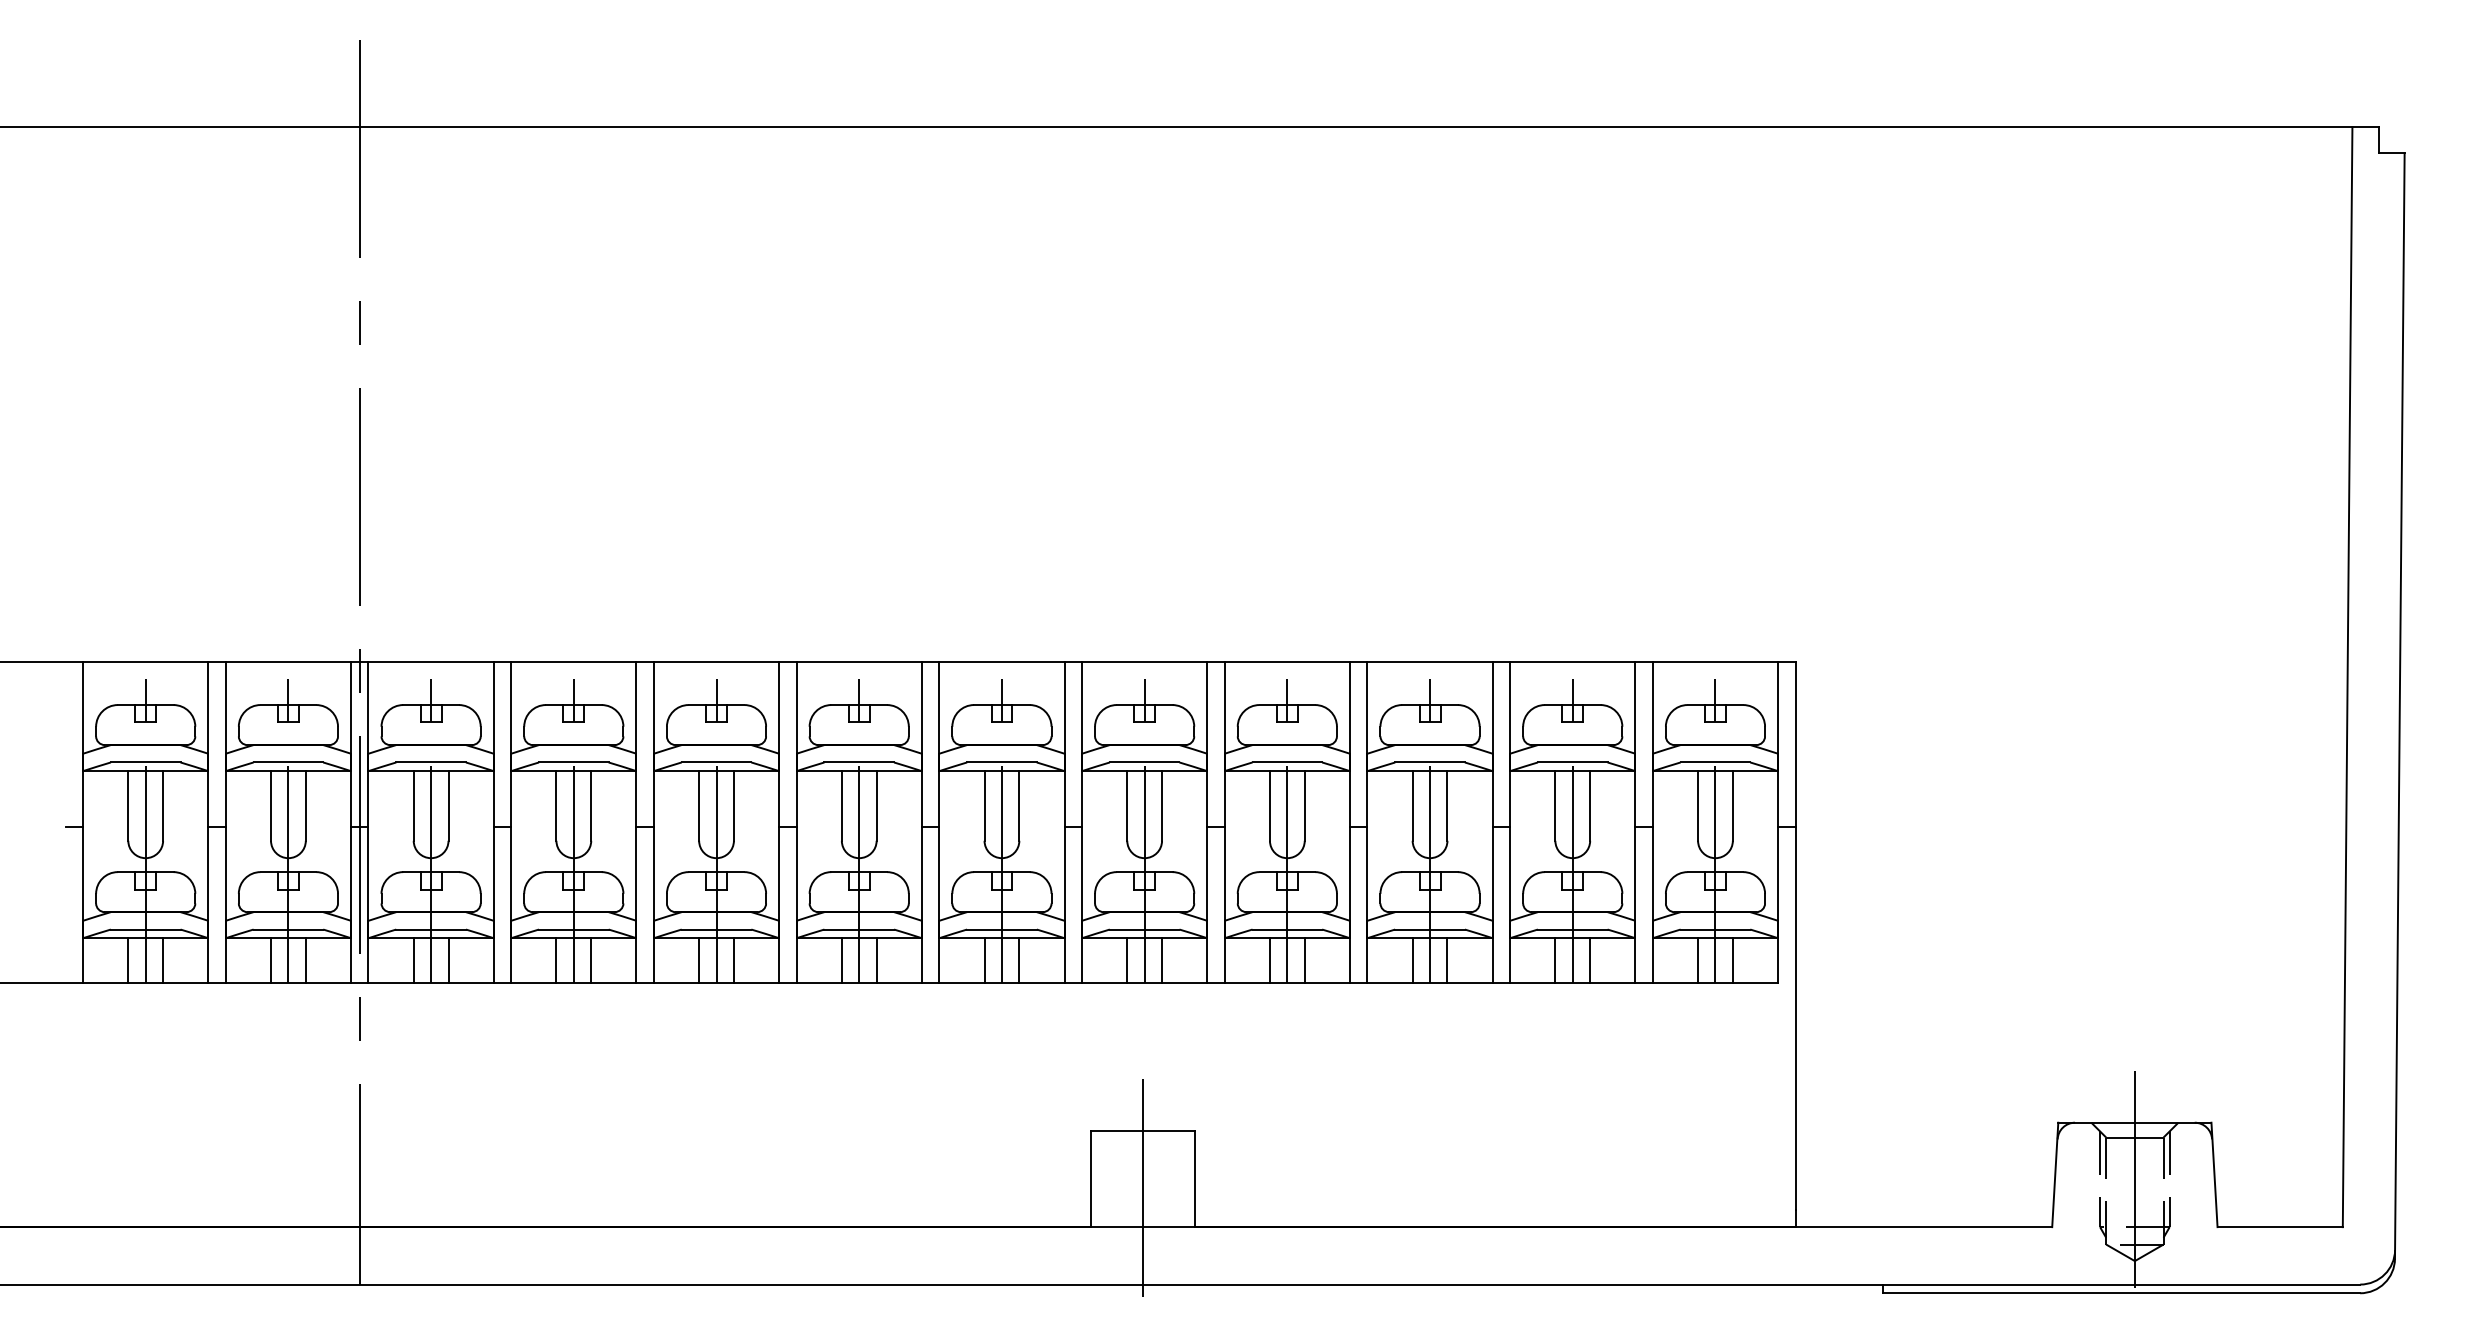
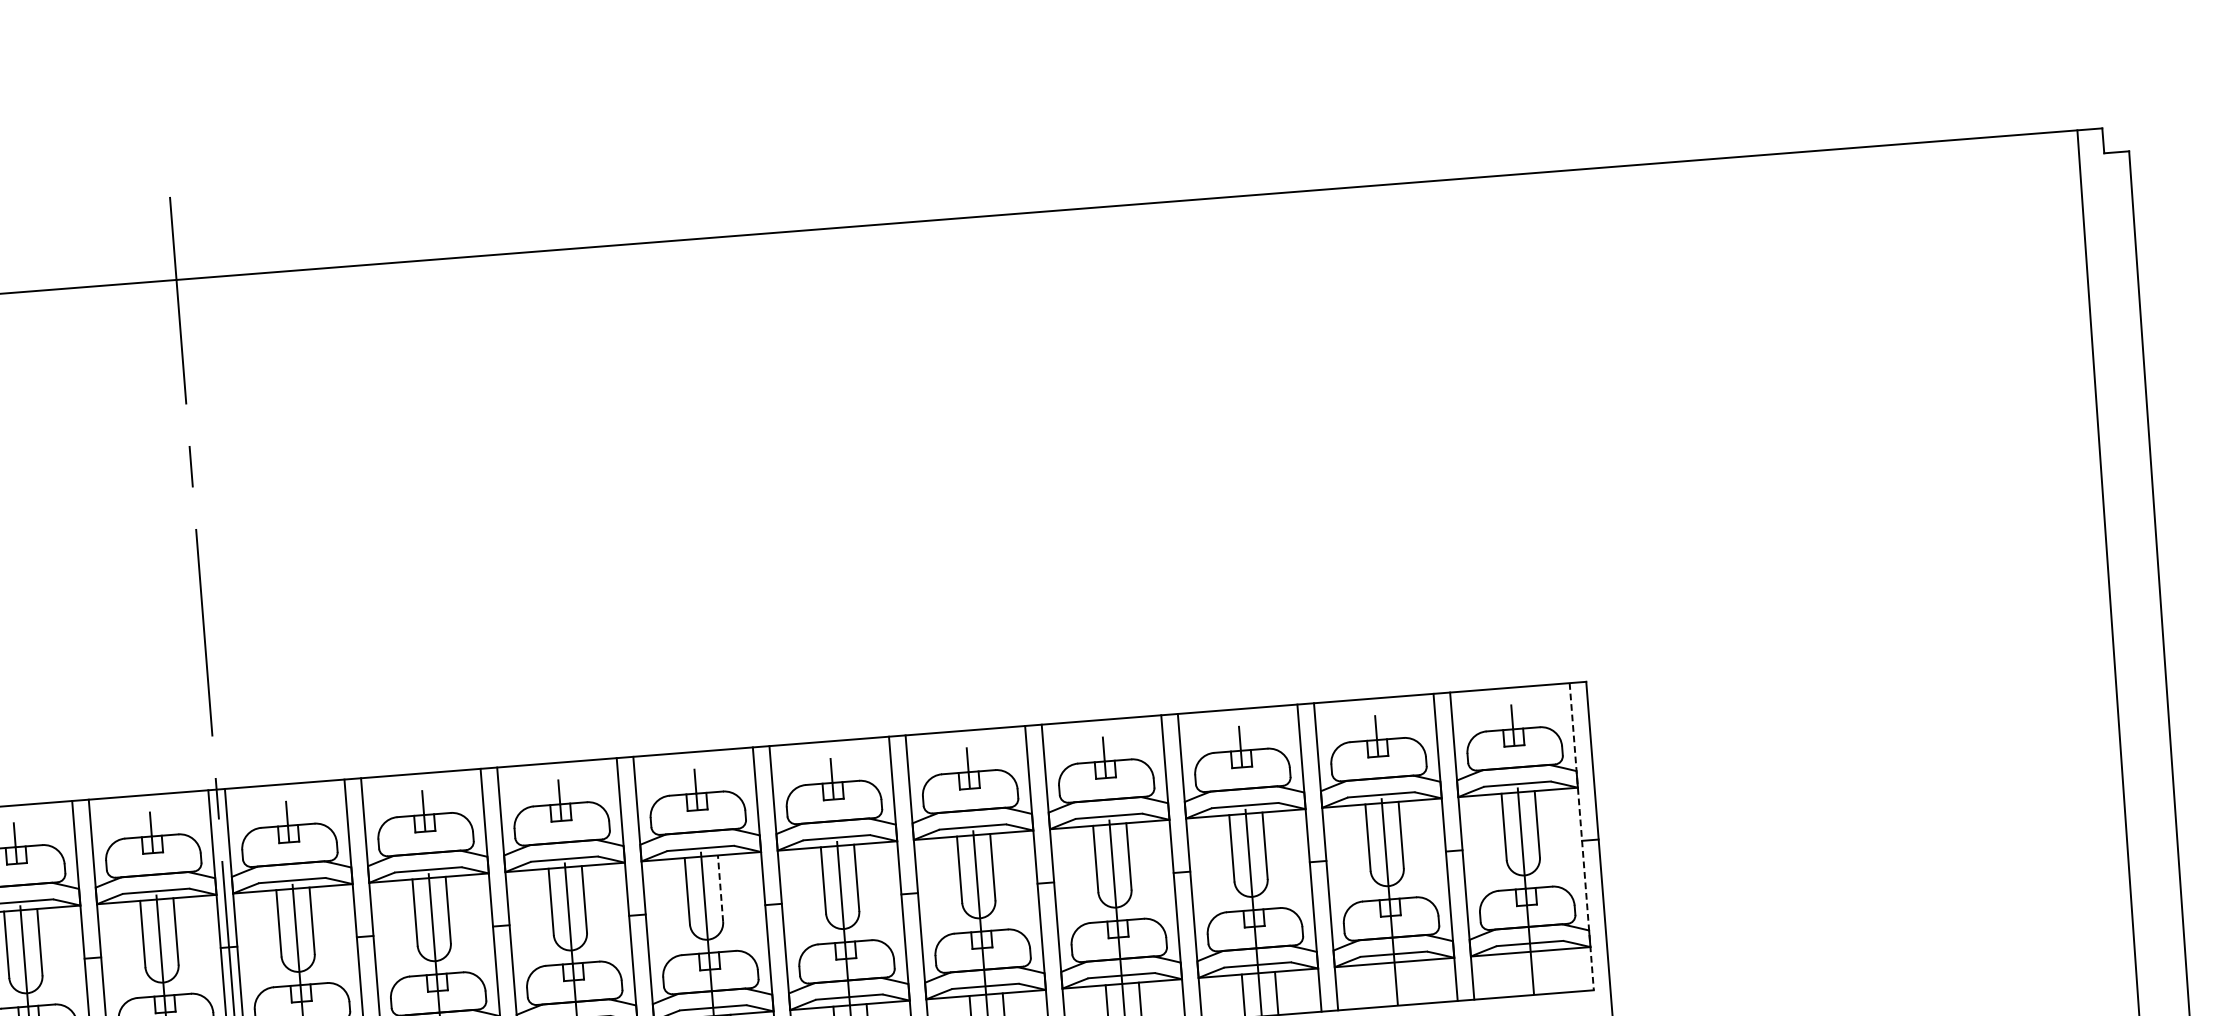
line: (876, 805) -> (720, 888), solid -> dashed
line: (1778, 822) -> (1582, 836), solid -> dashed
line: (1555, 960) -> (1379, 985), removed
line: (1590, 960) -> (1413, 982), removed
line: (1698, 960) -> (1516, 974), removed
line: (1732, 960) -> (1548, 971), removed

